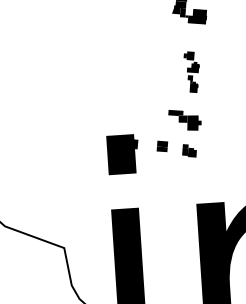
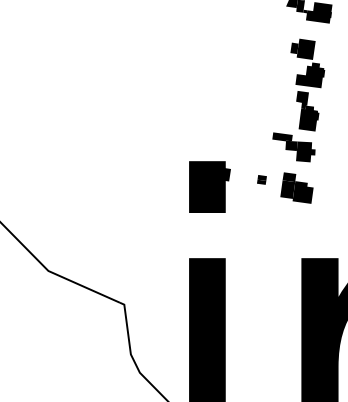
part: (192, 71) -> (307, 84), size x1.67
part: (162, 146) -> (261, 179), size x0.62
part: (189, 150) -> (296, 187), size x1.67

